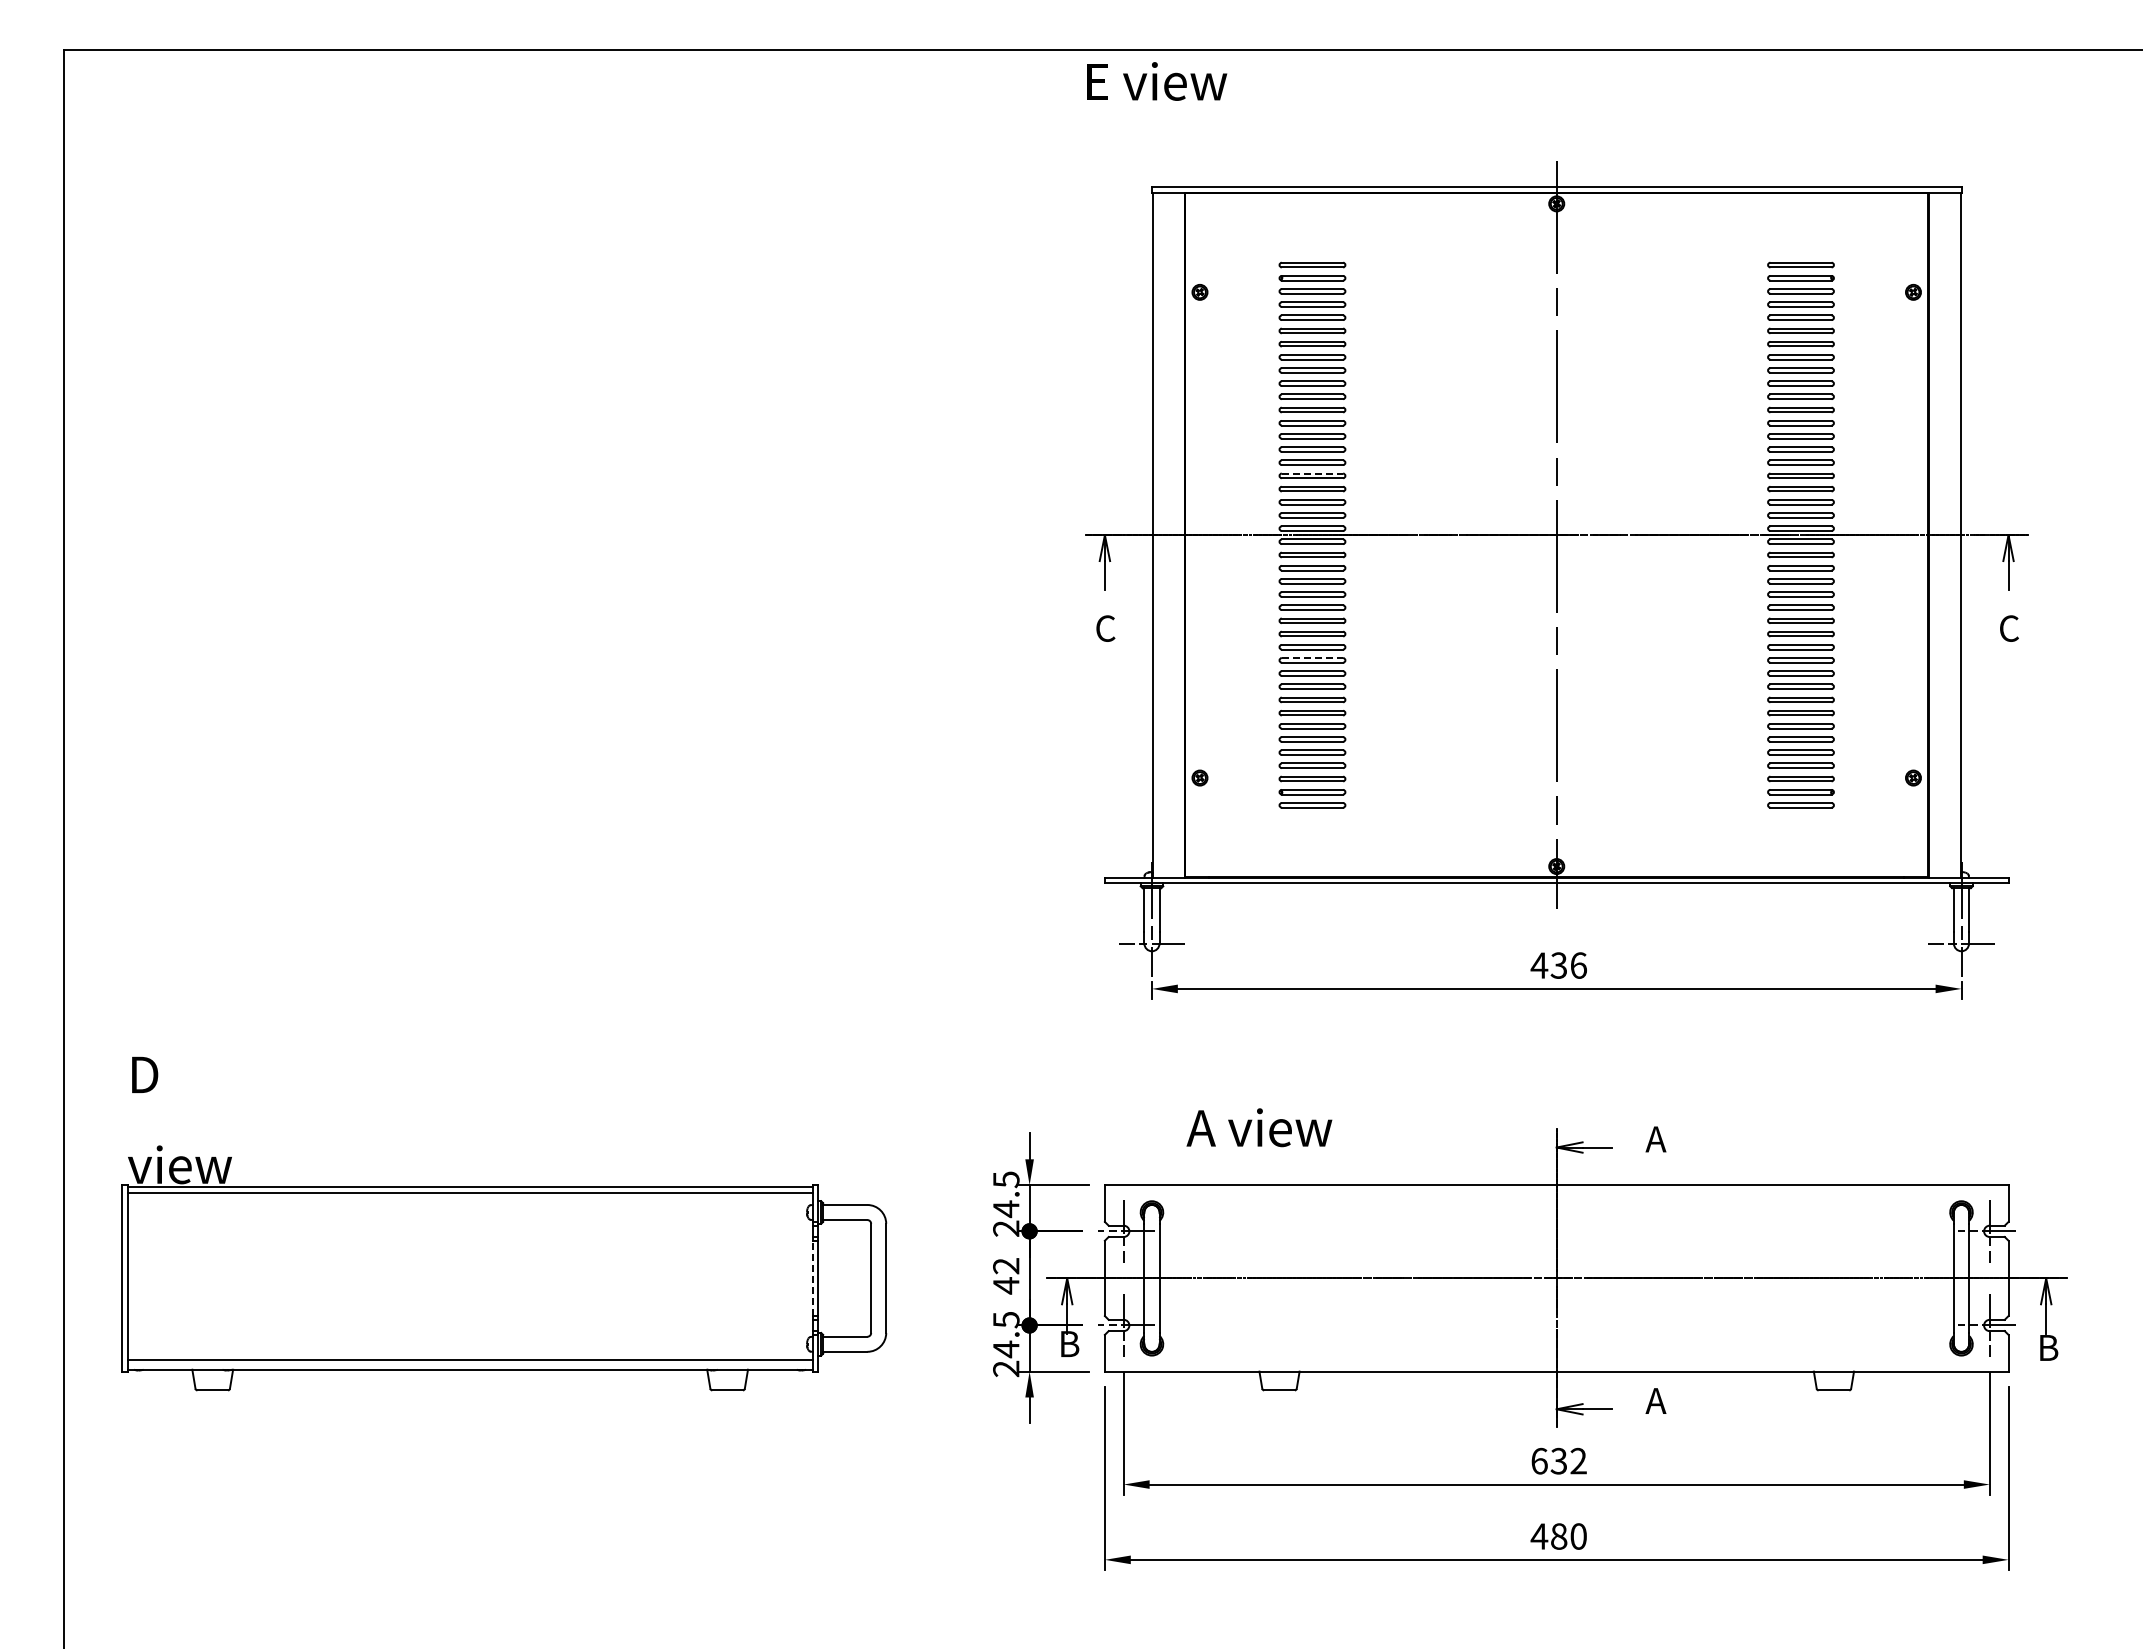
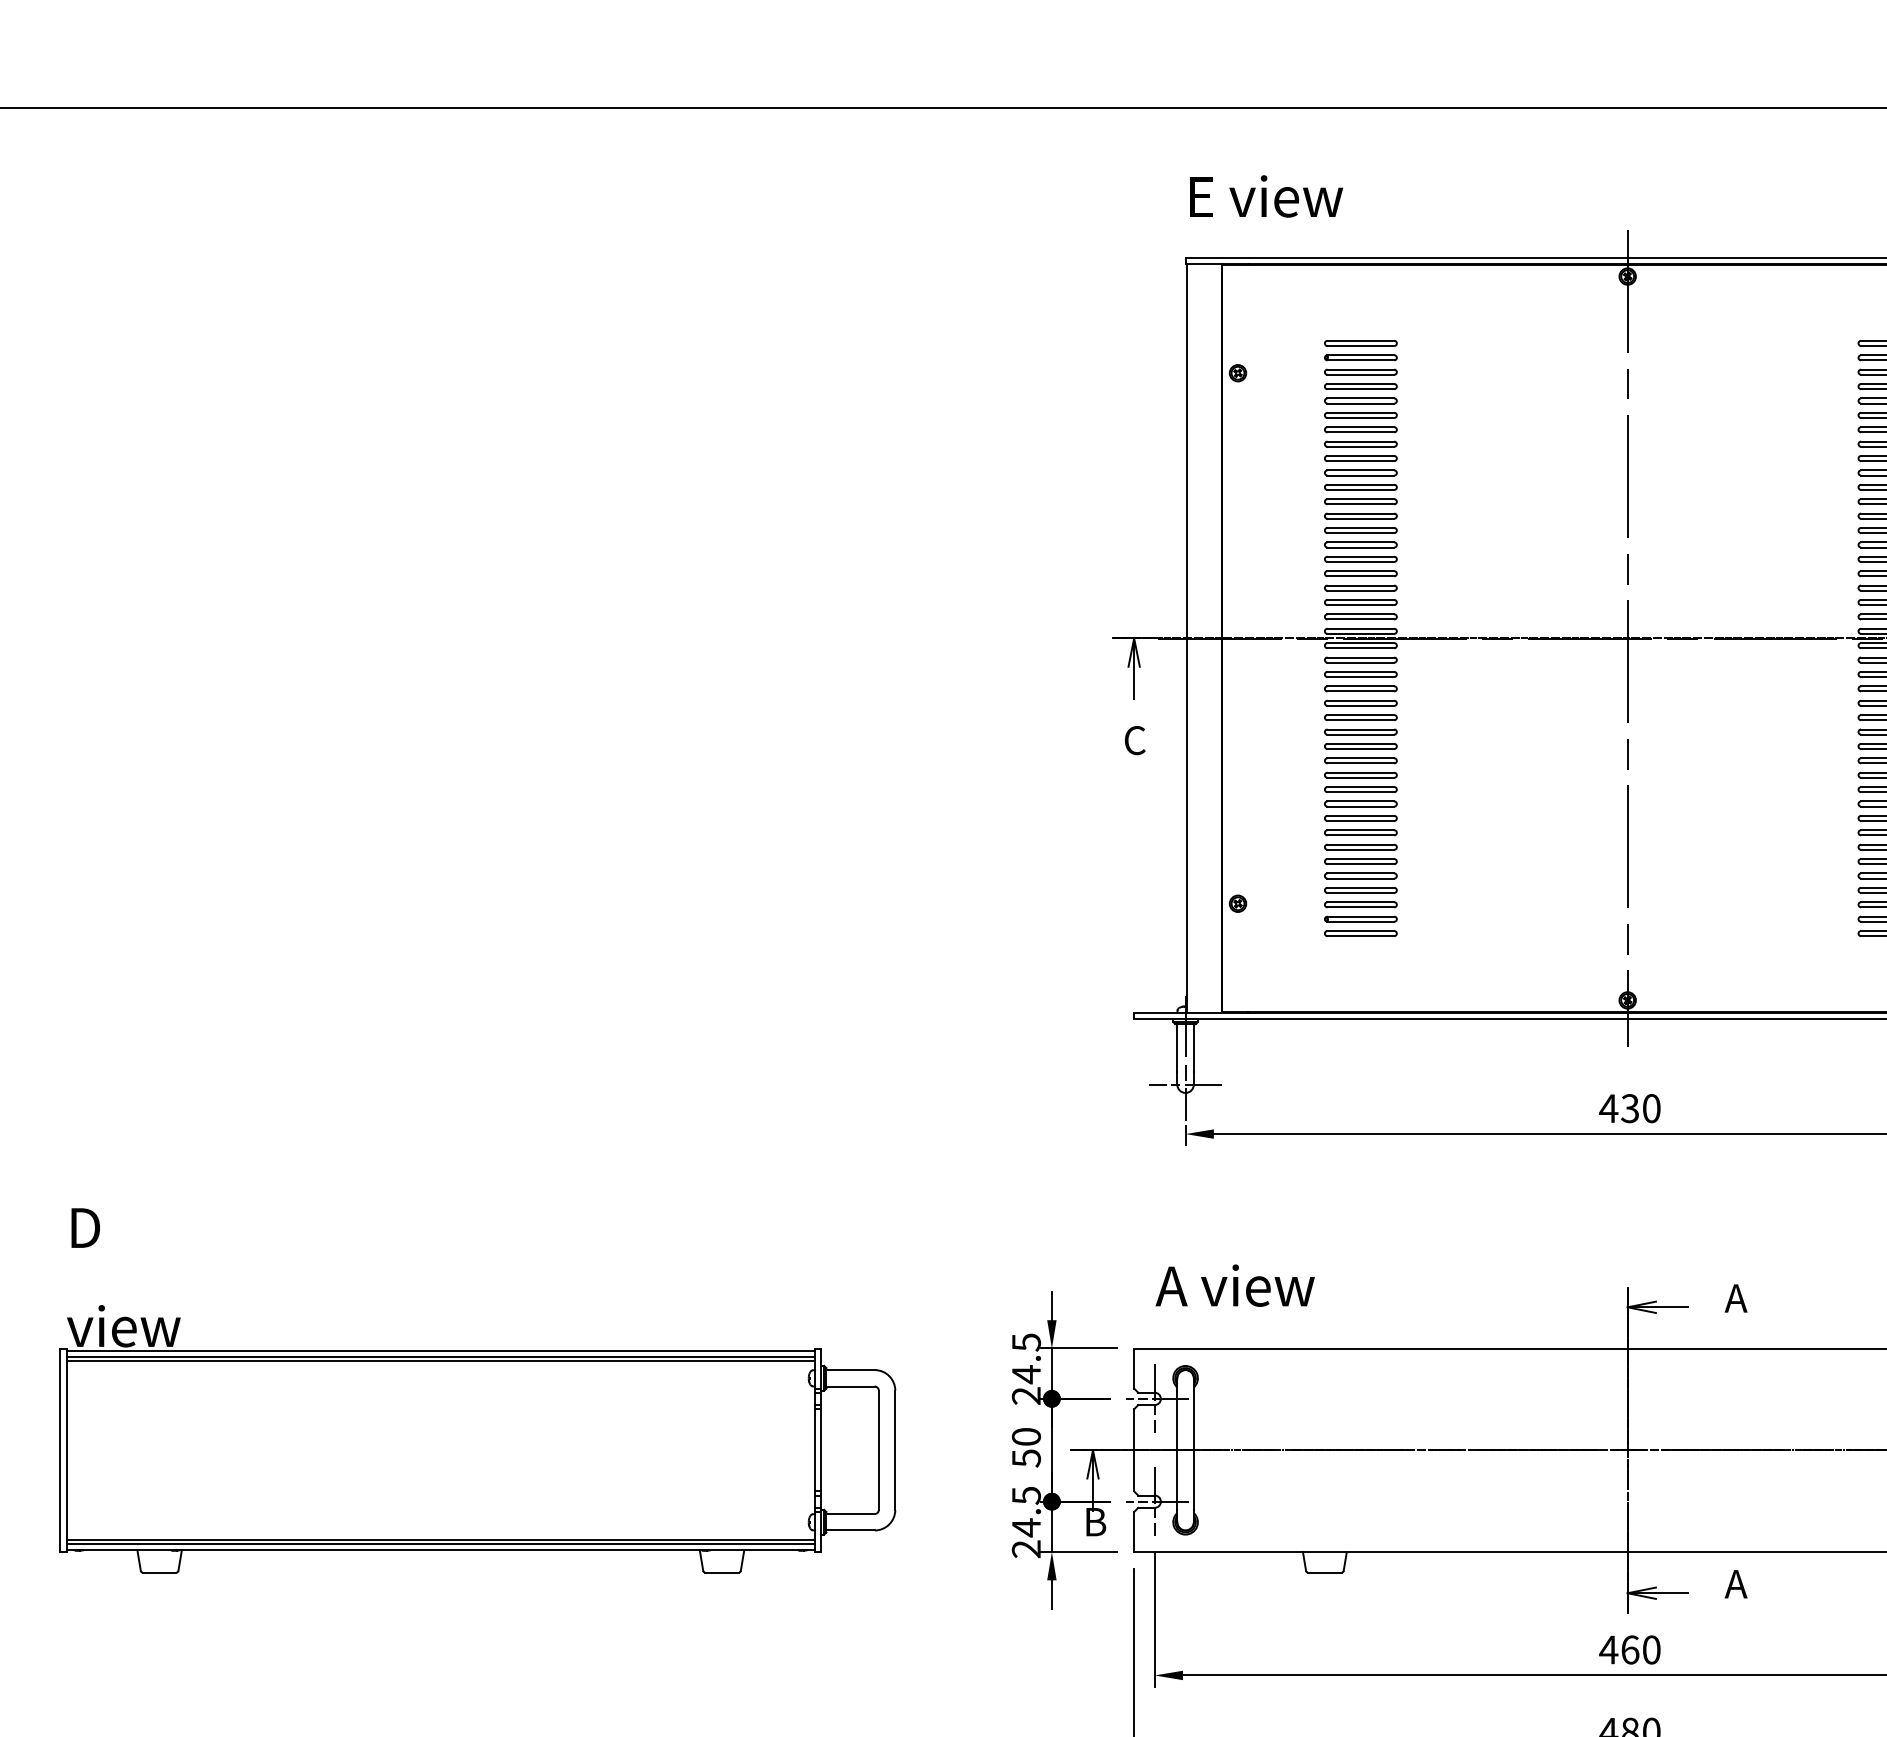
text: (1157, 81) -> (1266, 196), moved
line: (1312, 473) -> (1360, 571), dashed -> solid
line: (1312, 658) -> (1360, 773), dashed -> solid
text: (1578, 965) -> (1651, 1108), 436 -> 430
text: (1259, 1127) -> (1235, 1285), moved
line: (469, 1196) -> (440, 1360), added
text: (1006, 1276) -> (1026, 1448), 42 -> 50
line: (812, 1278) -> (814, 1450), dashed -> solid
line: (469, 1364) -> (440, 1544), added
text: (1558, 1460) -> (1629, 1649), 632 -> 460

